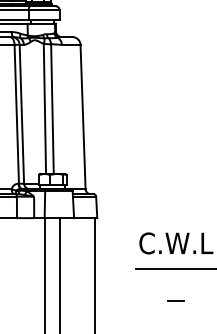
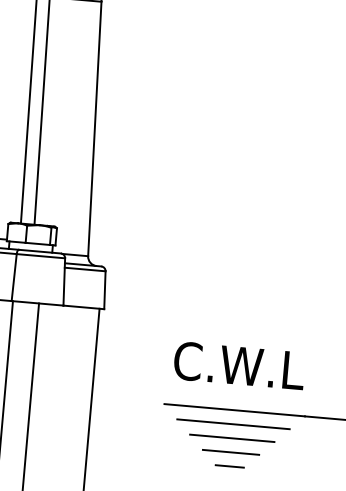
line: (175, 276) -> (232, 423), added
line: (175, 284) -> (231, 437), added
line: (175, 292) -> (230, 452), added

